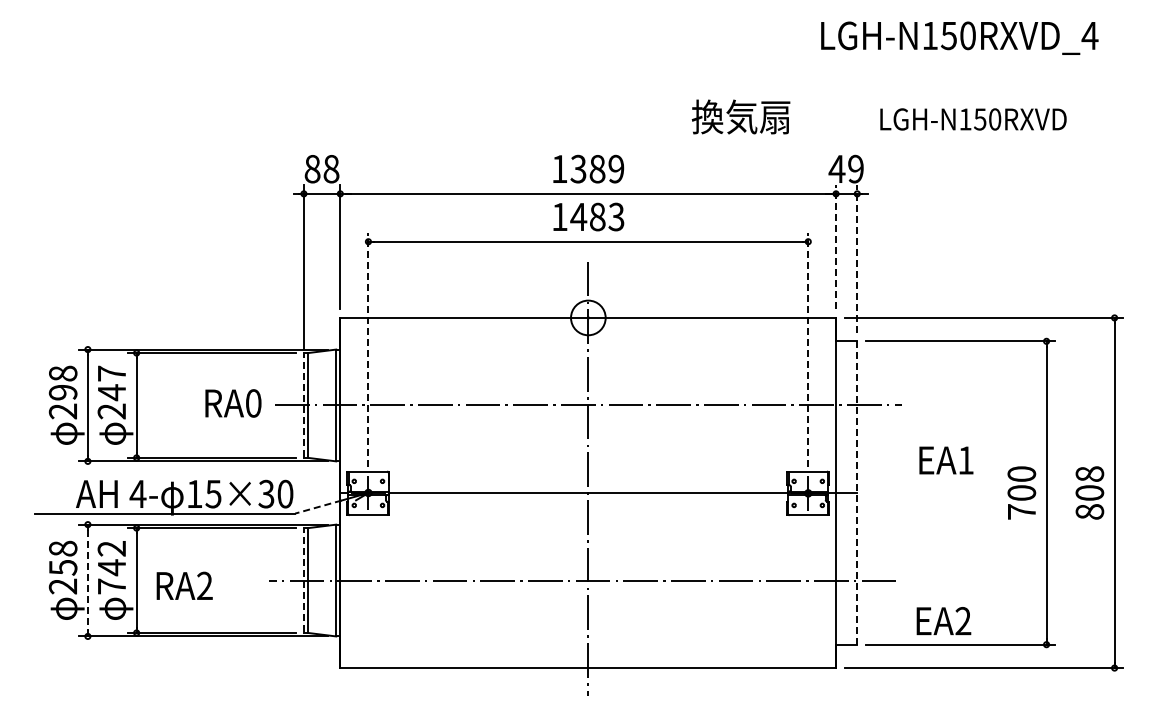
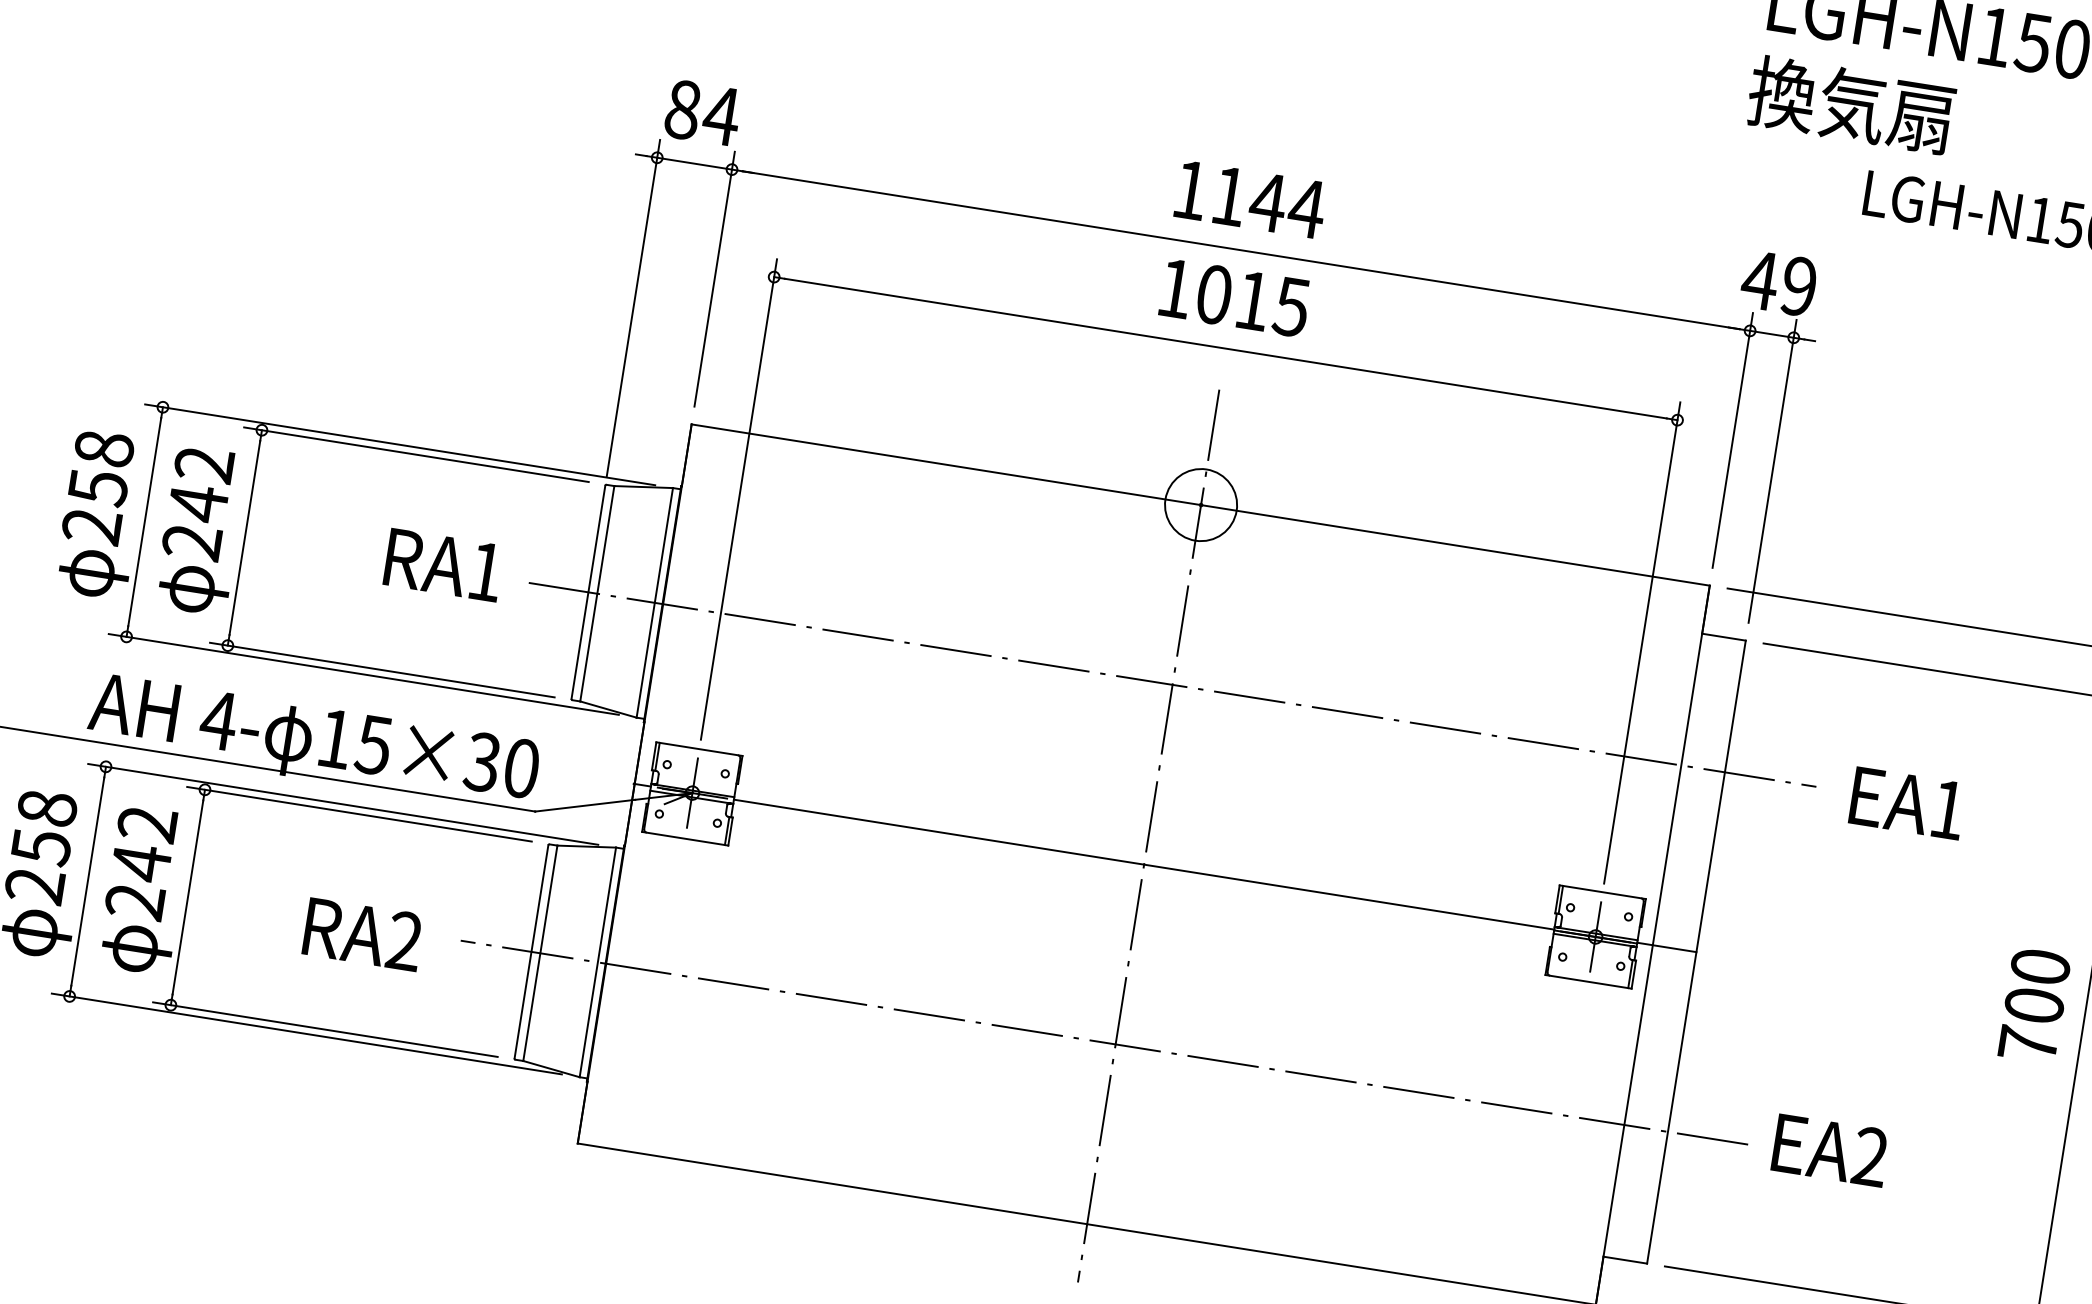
text: (740, 116) -> (1850, 103), moved
text: (597, 168) -> (1268, 201), 1389 -> 1144
text: (330, 169) -> (719, 116), 88 -> 84
text: (597, 216) -> (1252, 299), 1483 -> 1015
line: (836, 246) -> (1733, 439), dashed -> solid
line: (857, 258) -> (1773, 470), dashed -> solid
line: (808, 349) -> (1642, 641), dashed -> solid
line: (368, 350) -> (738, 500), dashed -> solid
text: (111, 373) -> (203, 464), 247 -> 242
text: (62, 392) -> (96, 487), 298 -> 258
text: (253, 403) -> (485, 571), RA0 -> RA1
line: (303, 405) -> (587, 592), dashed -> solid
text: (946, 460) -> (1907, 803), moved
line: (857, 493) -> (1696, 953), dashed -> solid
line: (318, 507) -> (585, 806), dashed -> solid
line: (87, 580) -> (87, 881), dashed -> solid
line: (303, 580) -> (530, 951), dashed -> solid
text: (184, 585) -> (362, 933), moved
text: (111, 586) -> (134, 901), 742 -> 242
text: (943, 620) -> (1829, 1149), moved

